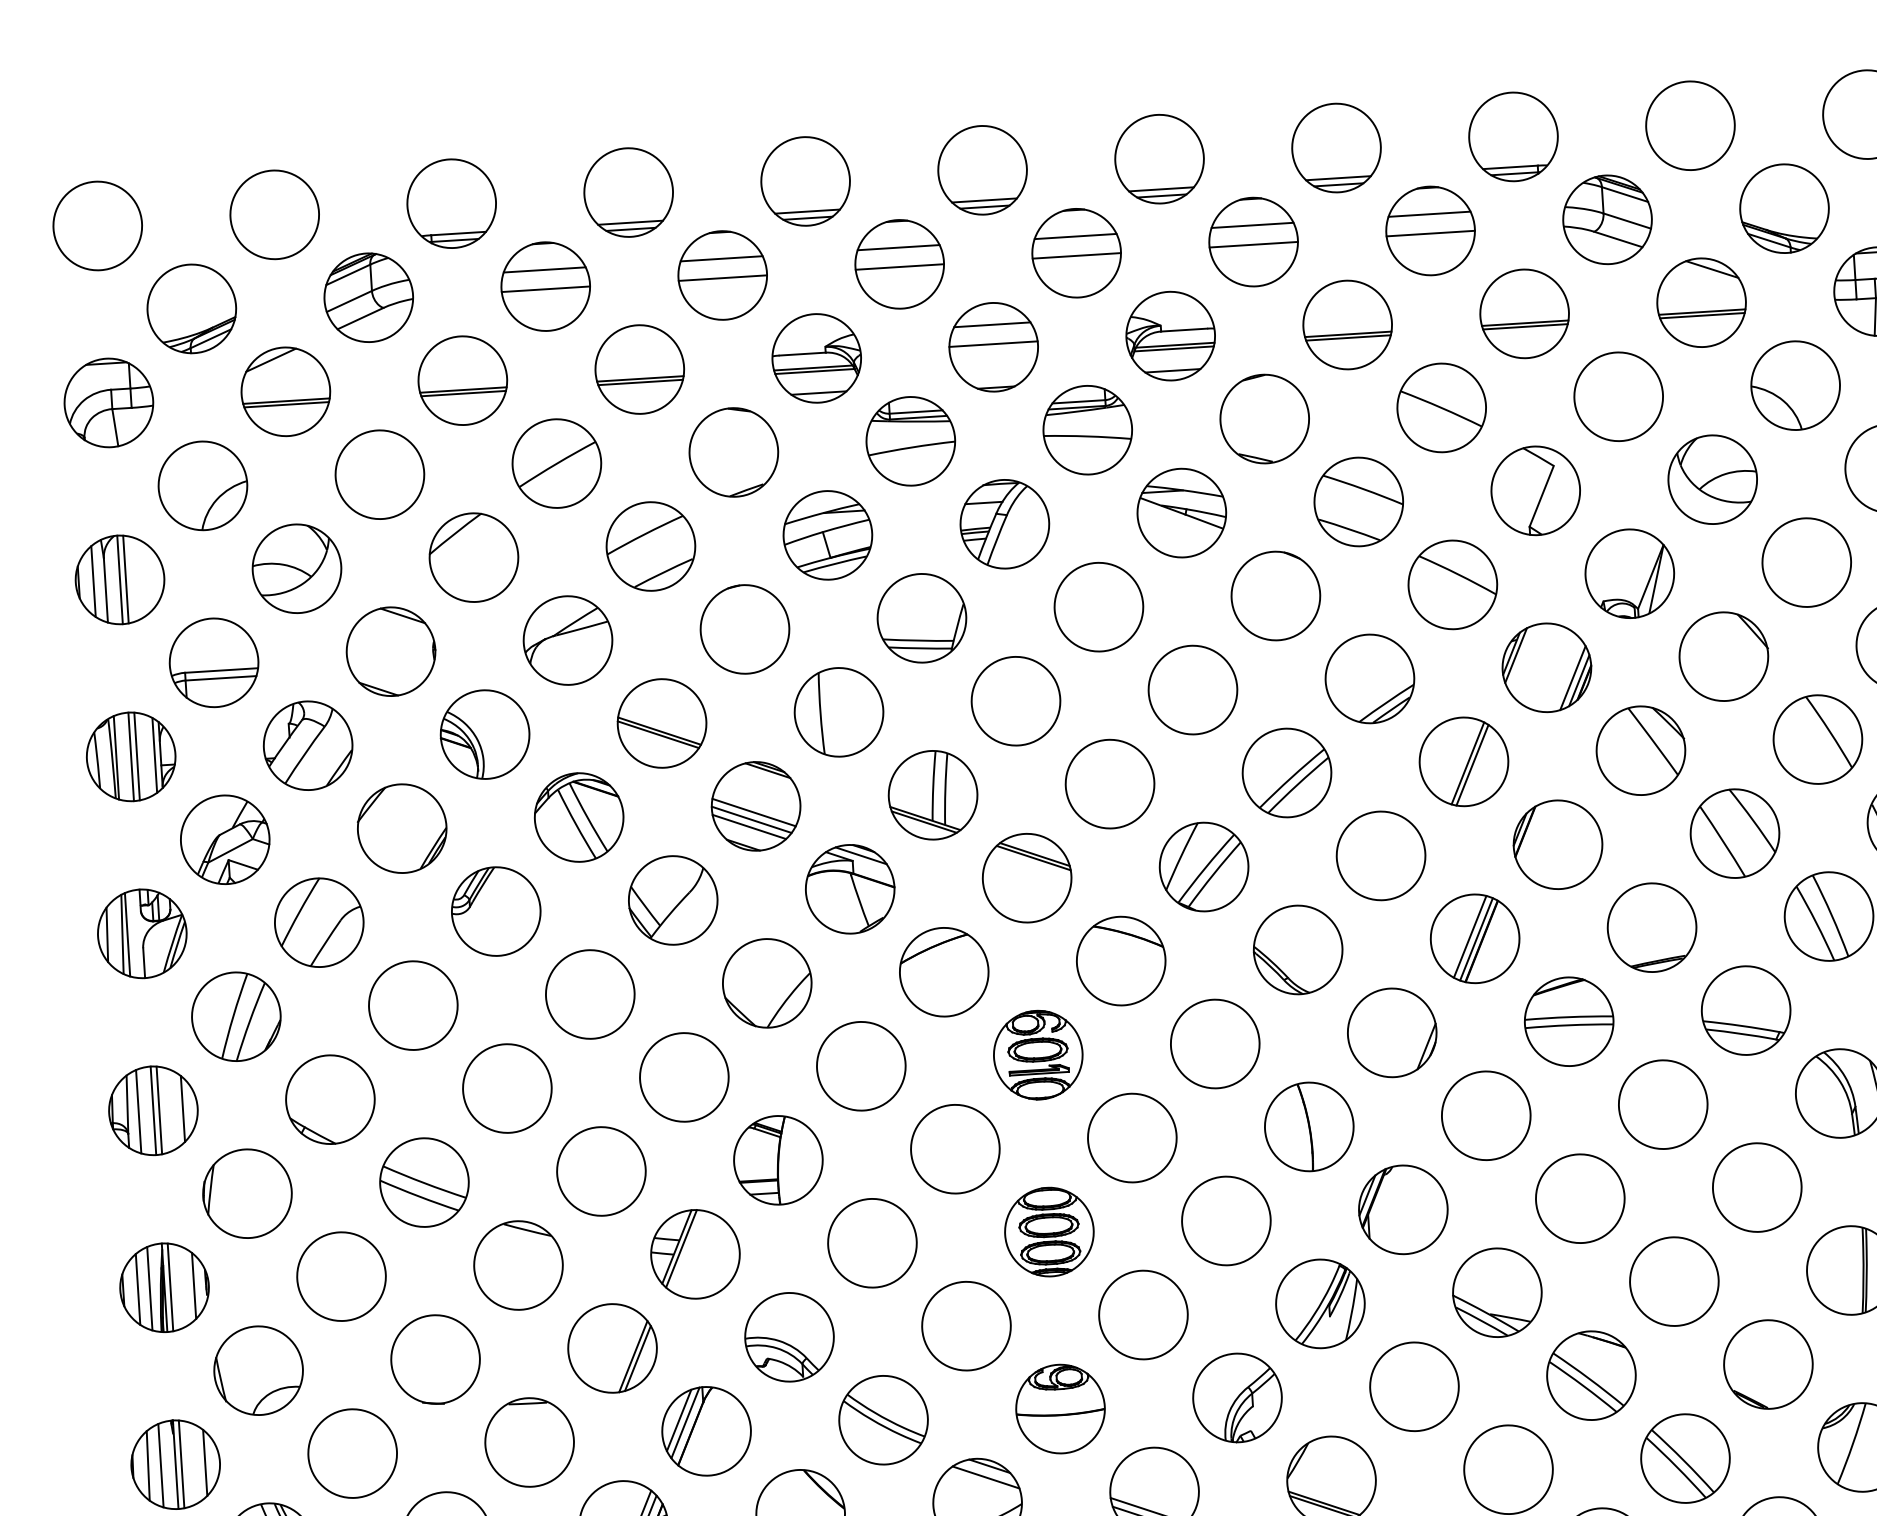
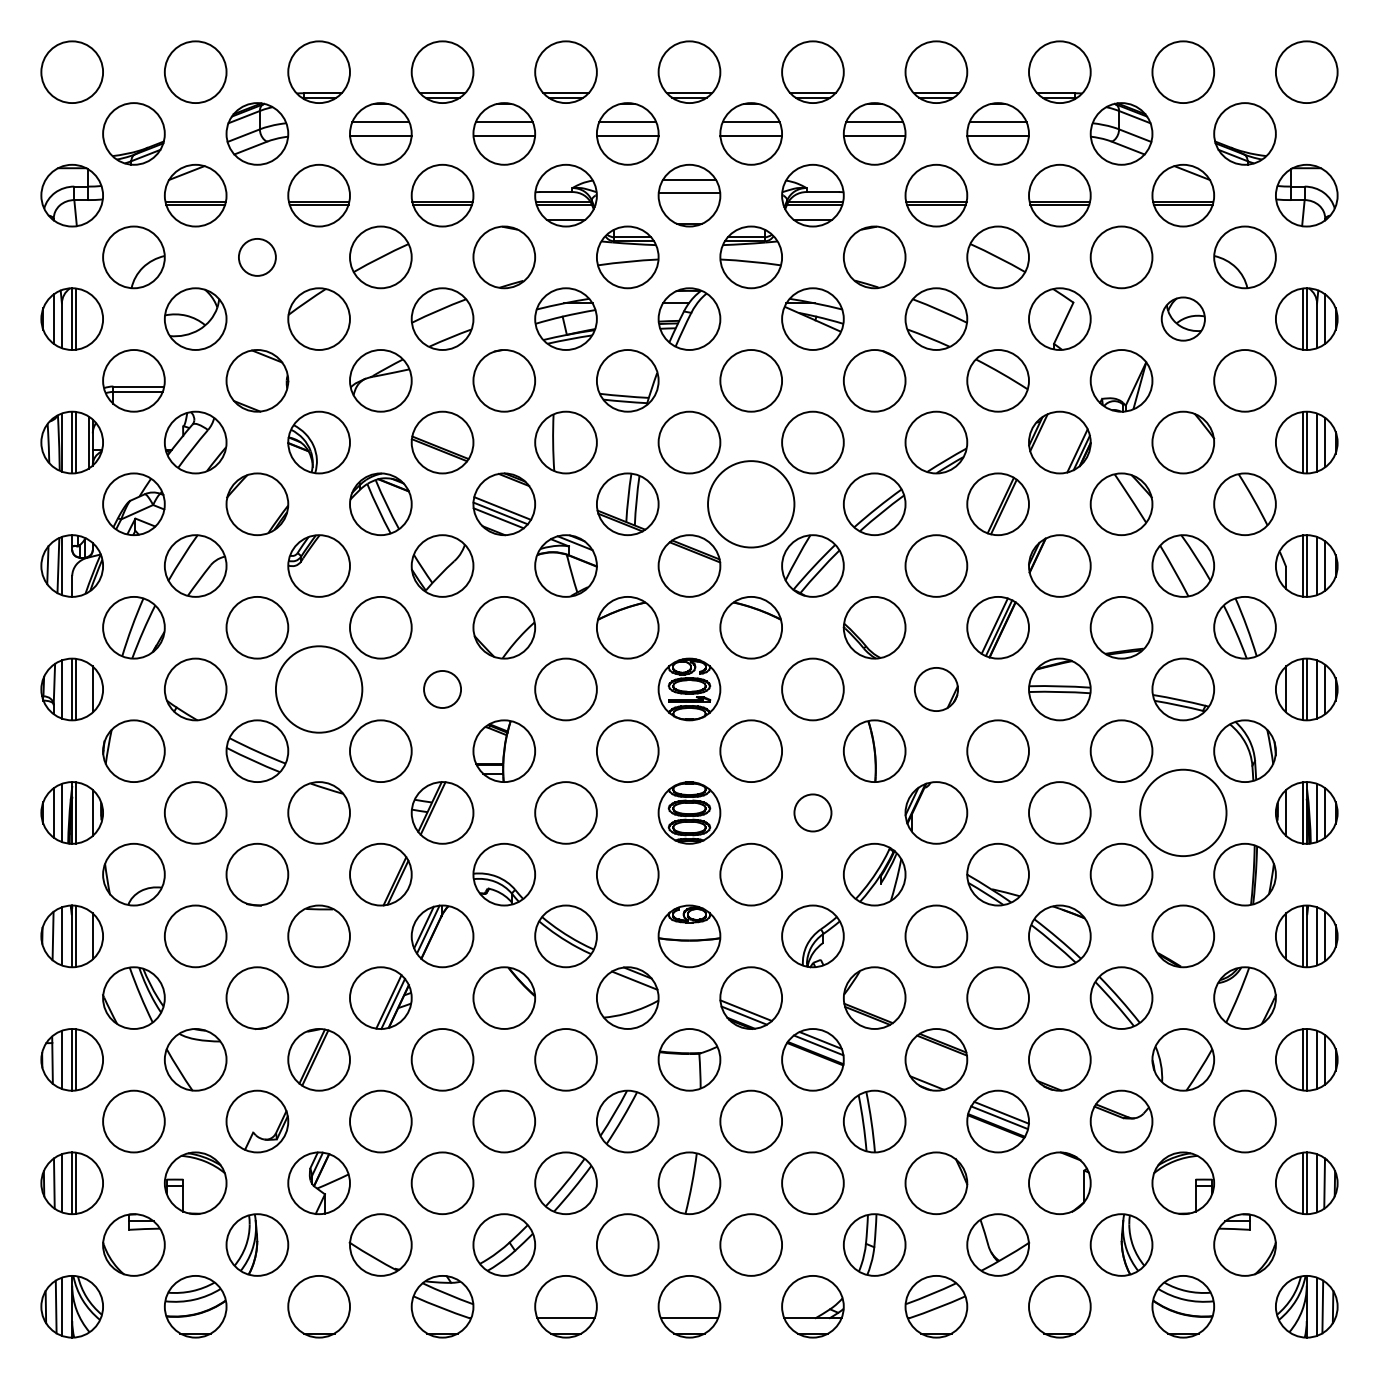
circle: (380, 474) -> (257, 257), size x0.6
part: (1712, 478) -> (1183, 318), size x0.7
circle: (1110, 784) -> (751, 504), size x1.4
part: (1392, 1032) -> (936, 689), size x0.7
circle: (684, 1077) -> (442, 689), size x0.6
circle: (507, 1088) -> (319, 689), size x1.4
circle: (1757, 1186) -> (1183, 812), size x1.4
circle: (1225, 1220) -> (812, 812), size x0.6

